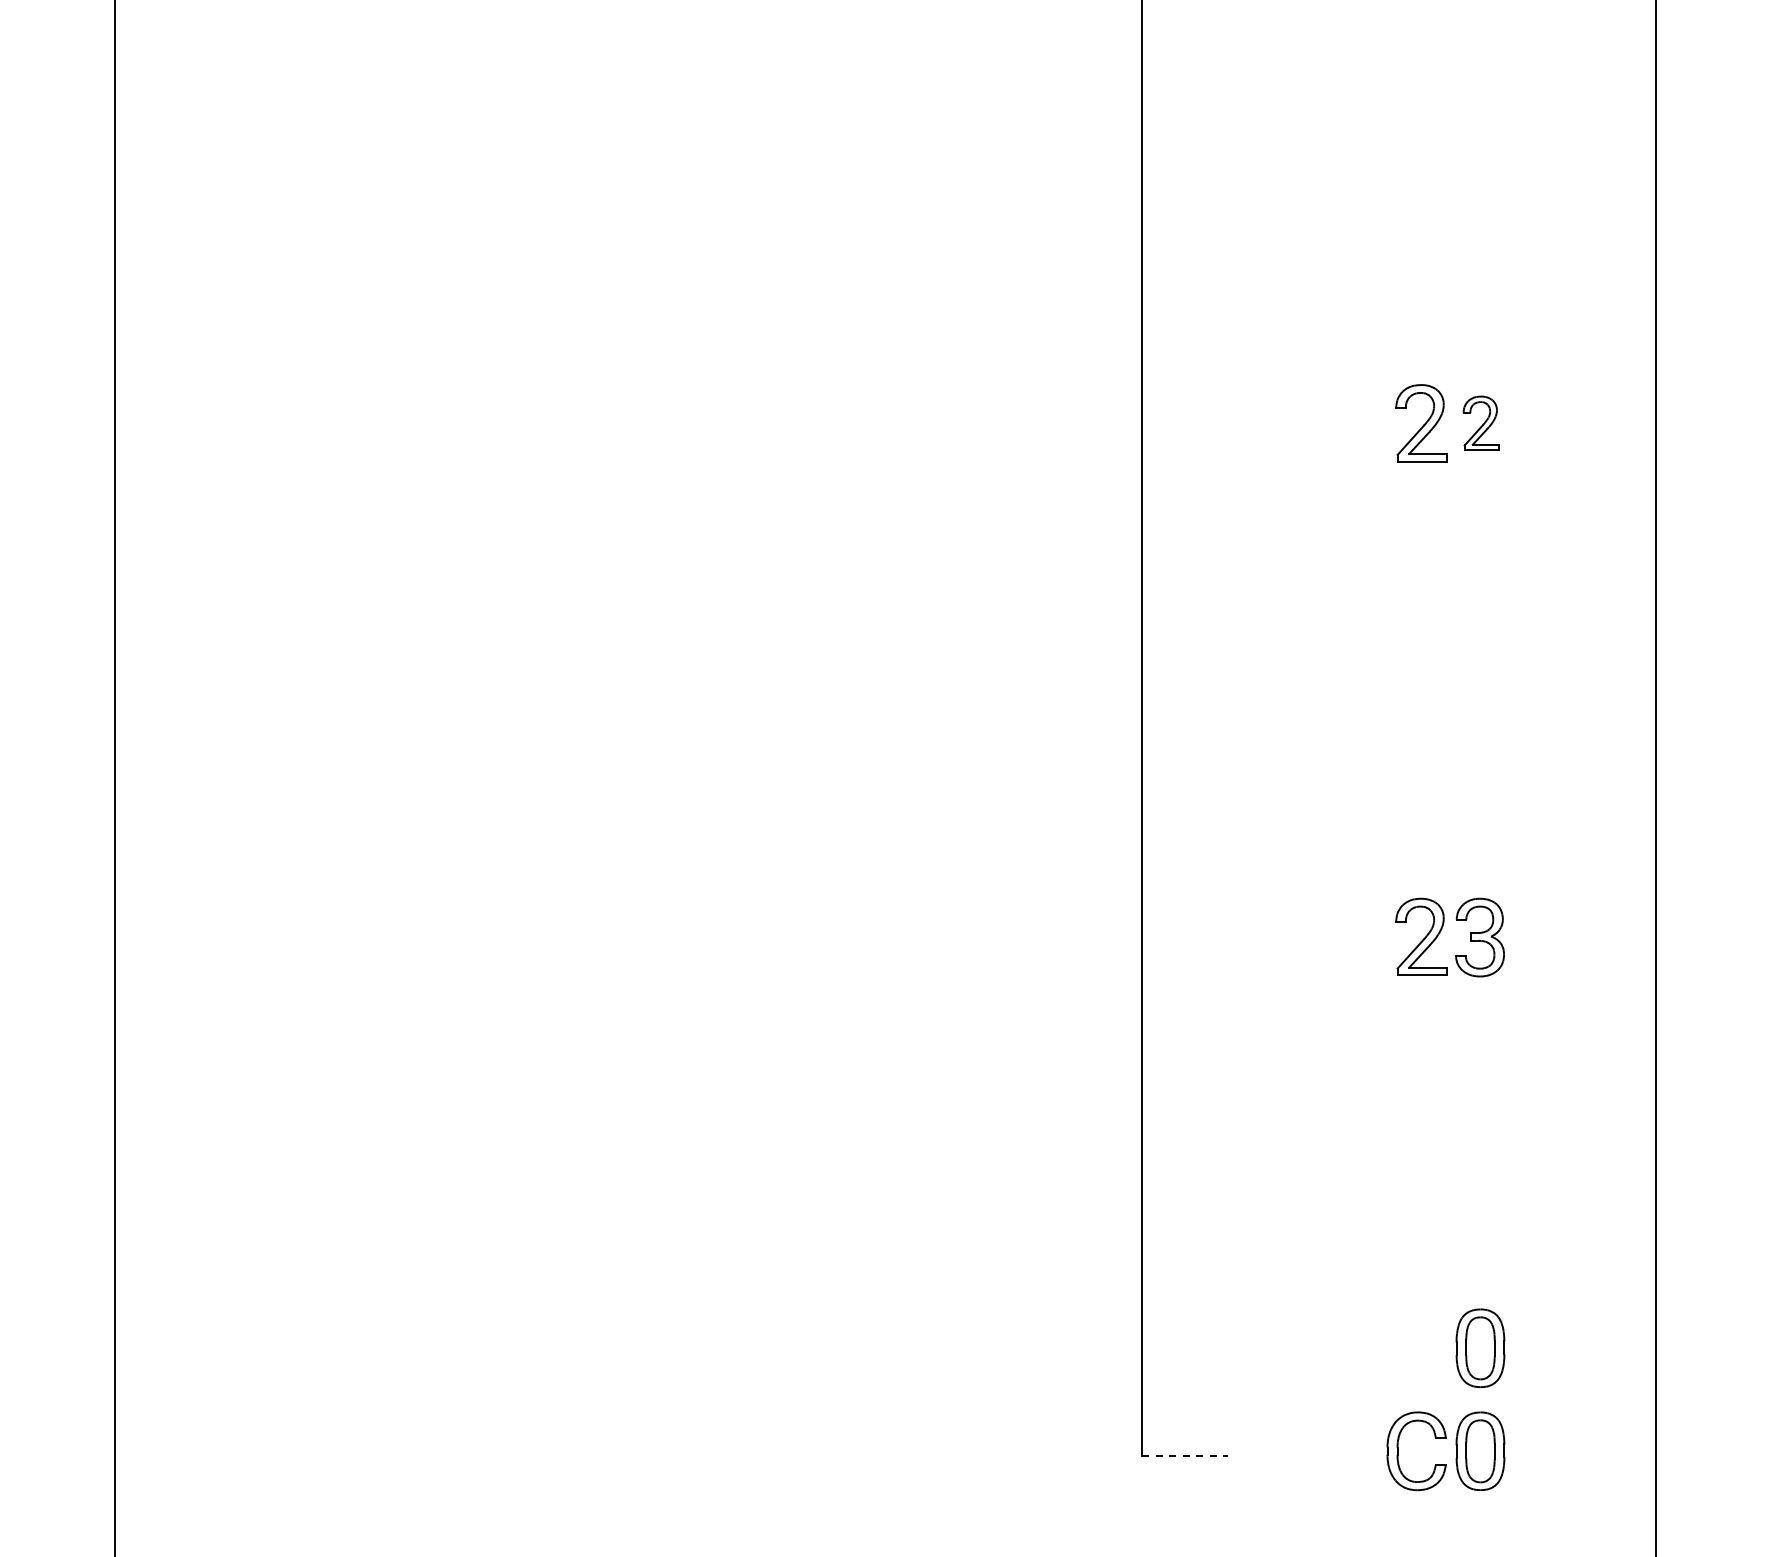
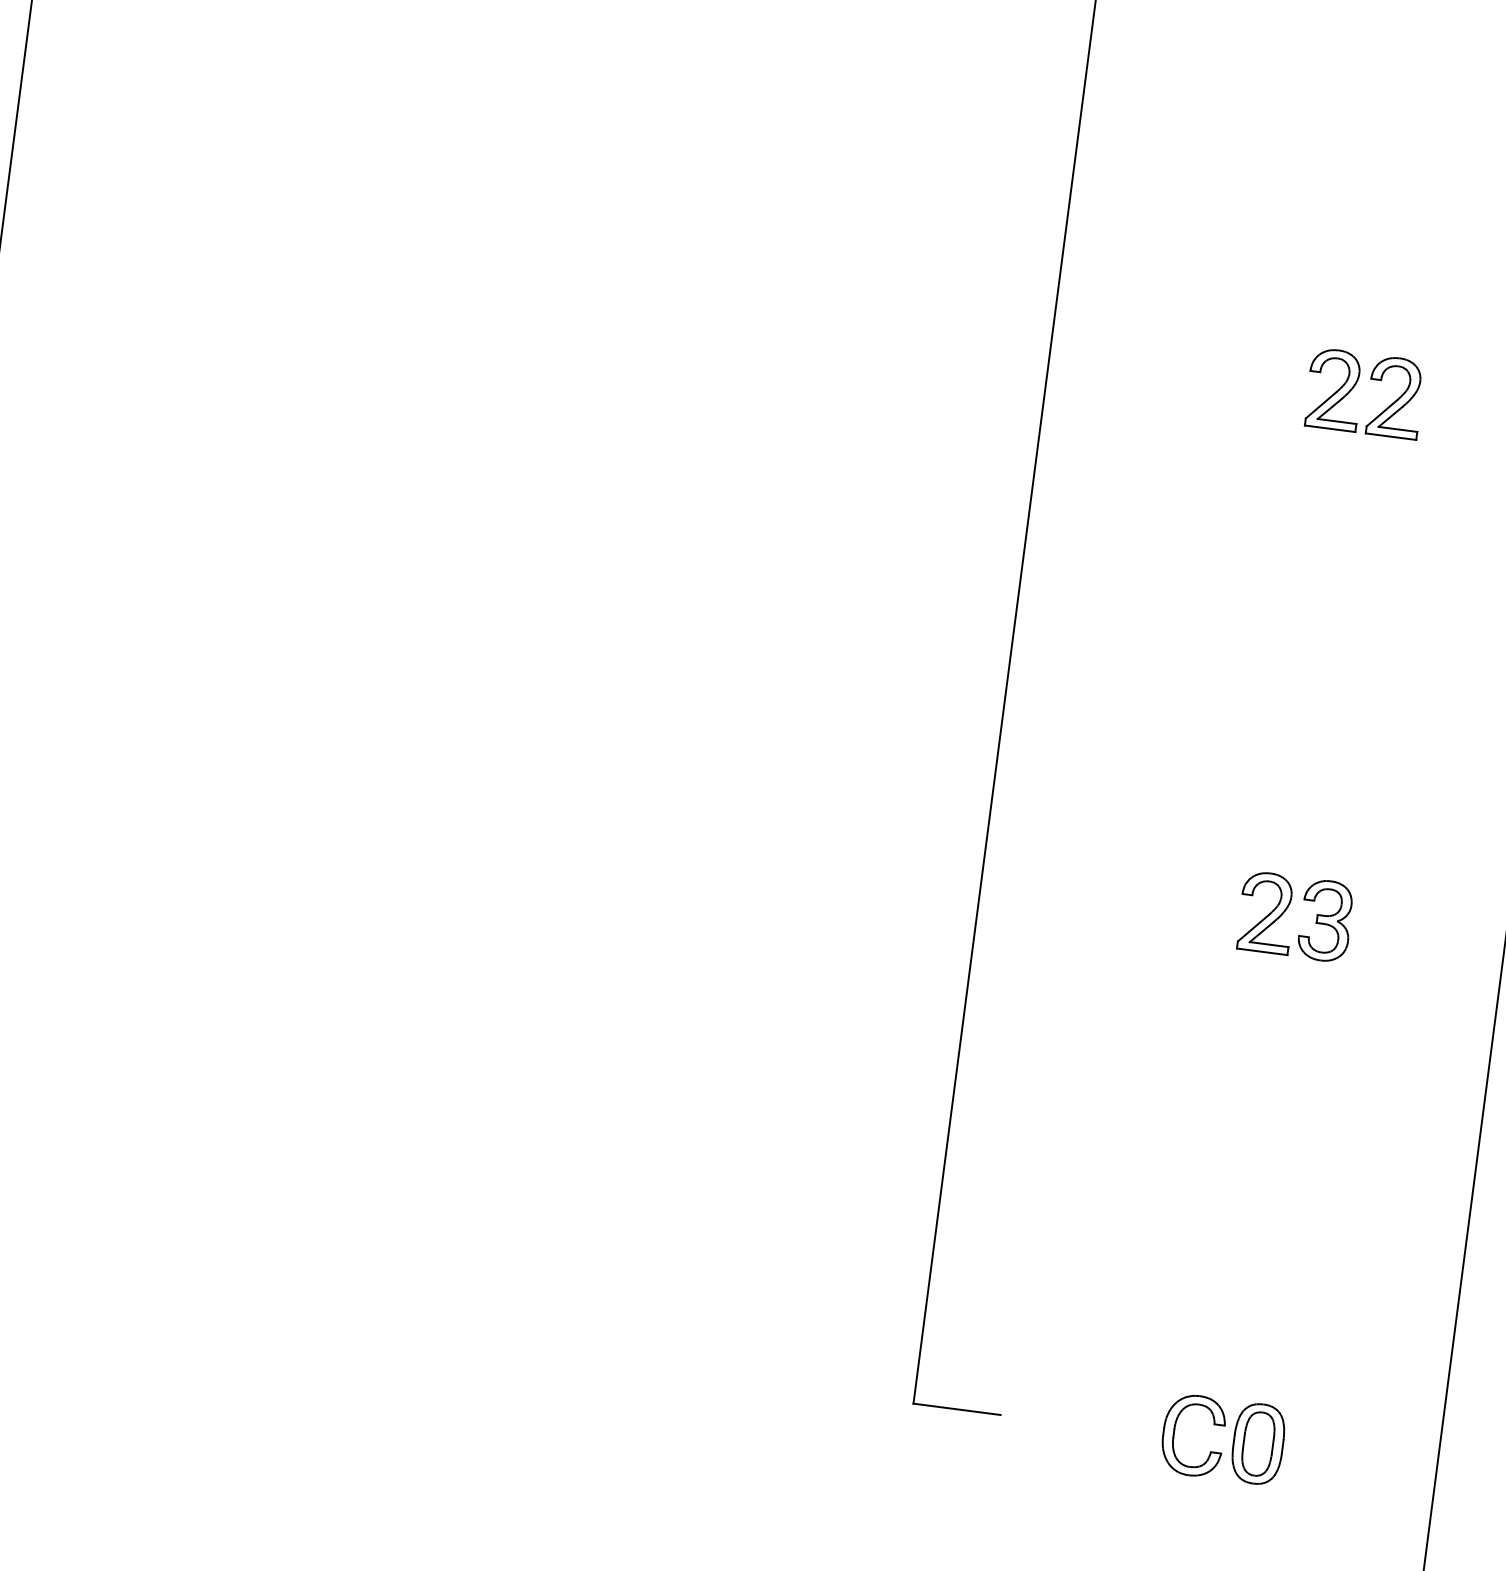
part: (1481, 423) -> (1395, 397), size x1.43
part: (1480, 1347) -> (1272, 1338), removed
line: (1185, 1455) -> (957, 1409), dashed -> solid

